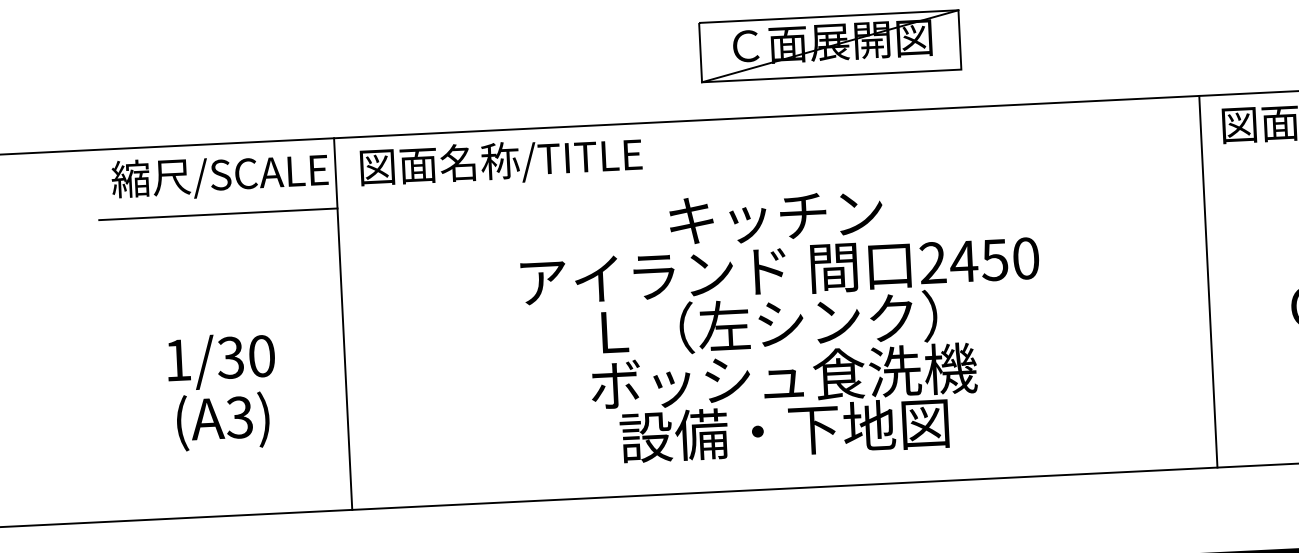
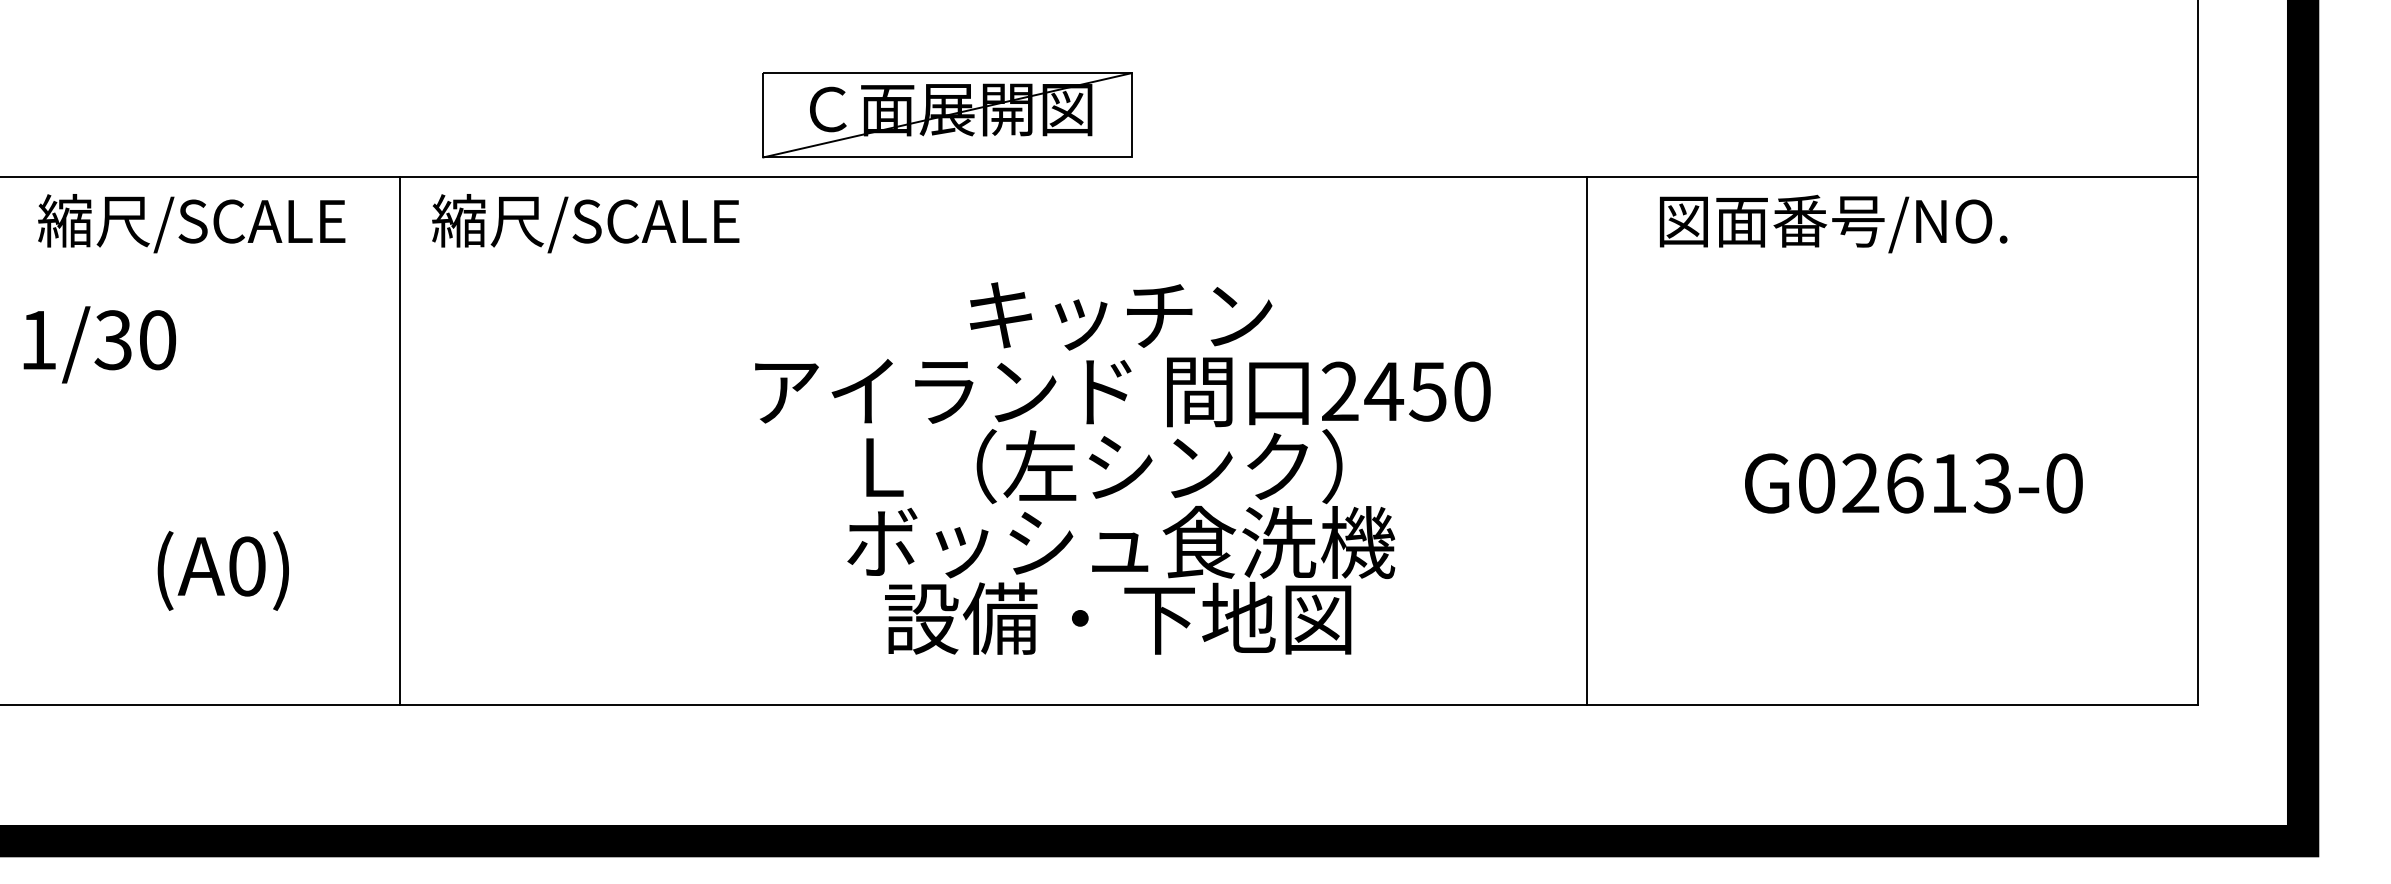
part: (830, 46) -> (947, 115), moved
text: (500, 162) -> (633, 223), 図面名称/TITLE -> 縮尺/SCALE
text: (219, 176) -> (191, 223), moved
line: (218, 214) -> (230, 277), removed
line: (1208, 281) -> (1587, 441), moved
text: (782, 324) -> (1122, 468), moved
text: (221, 361) -> (99, 344), moved
text: (239, 417) -> (246, 566), (A3) -> (A0)

